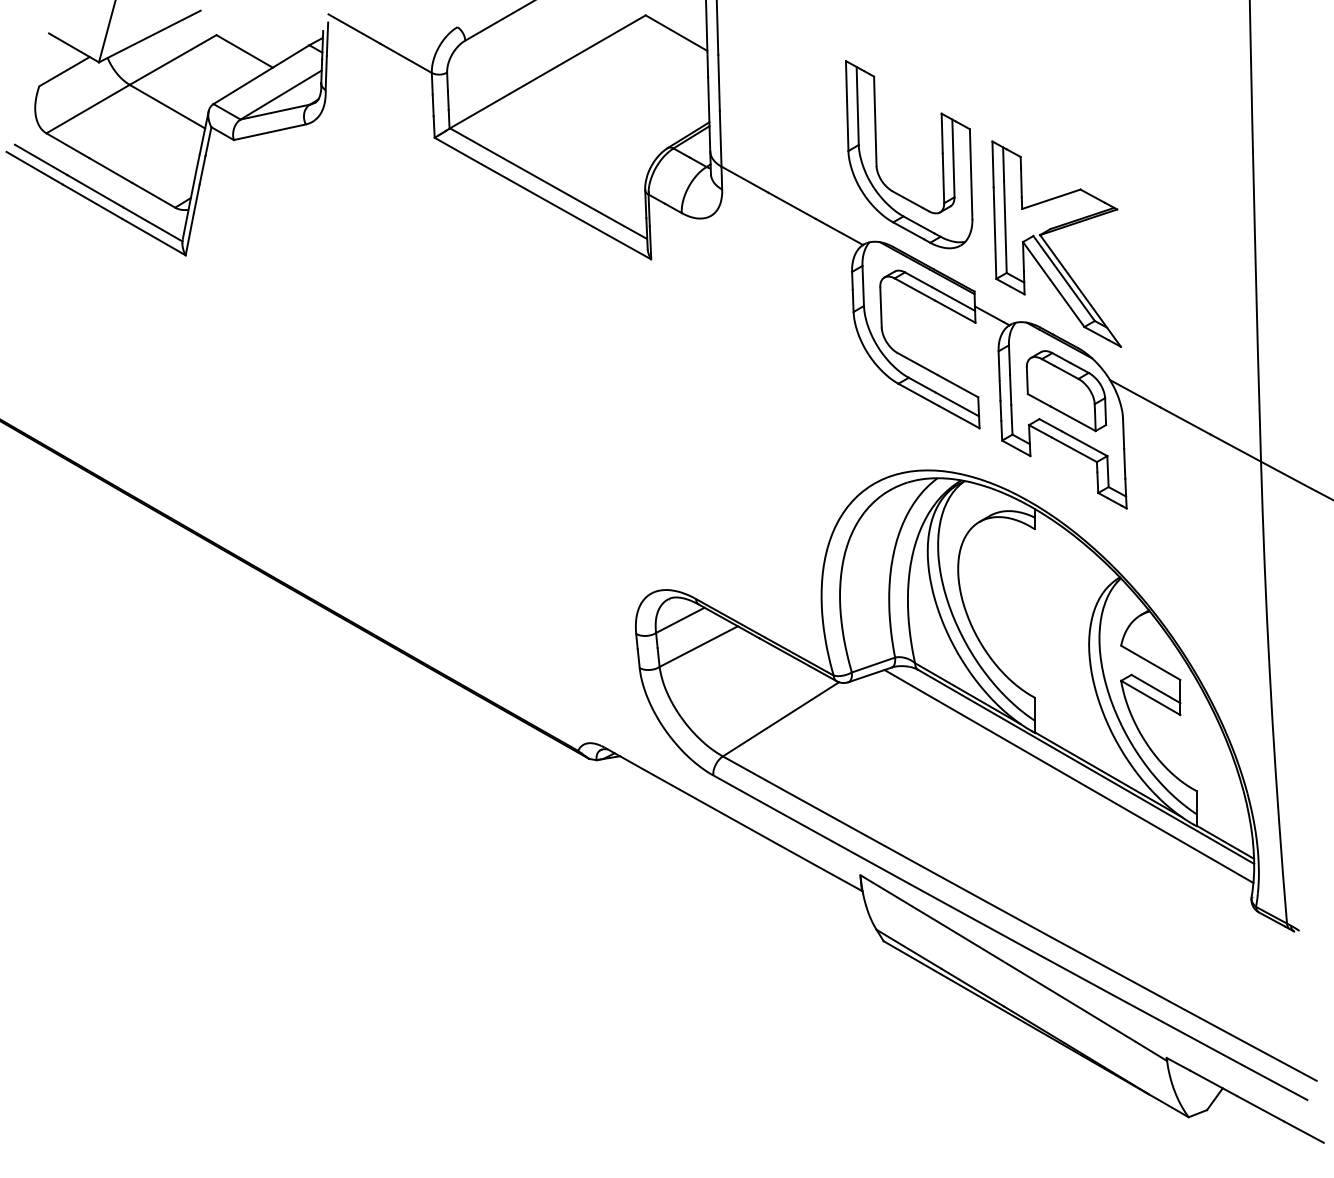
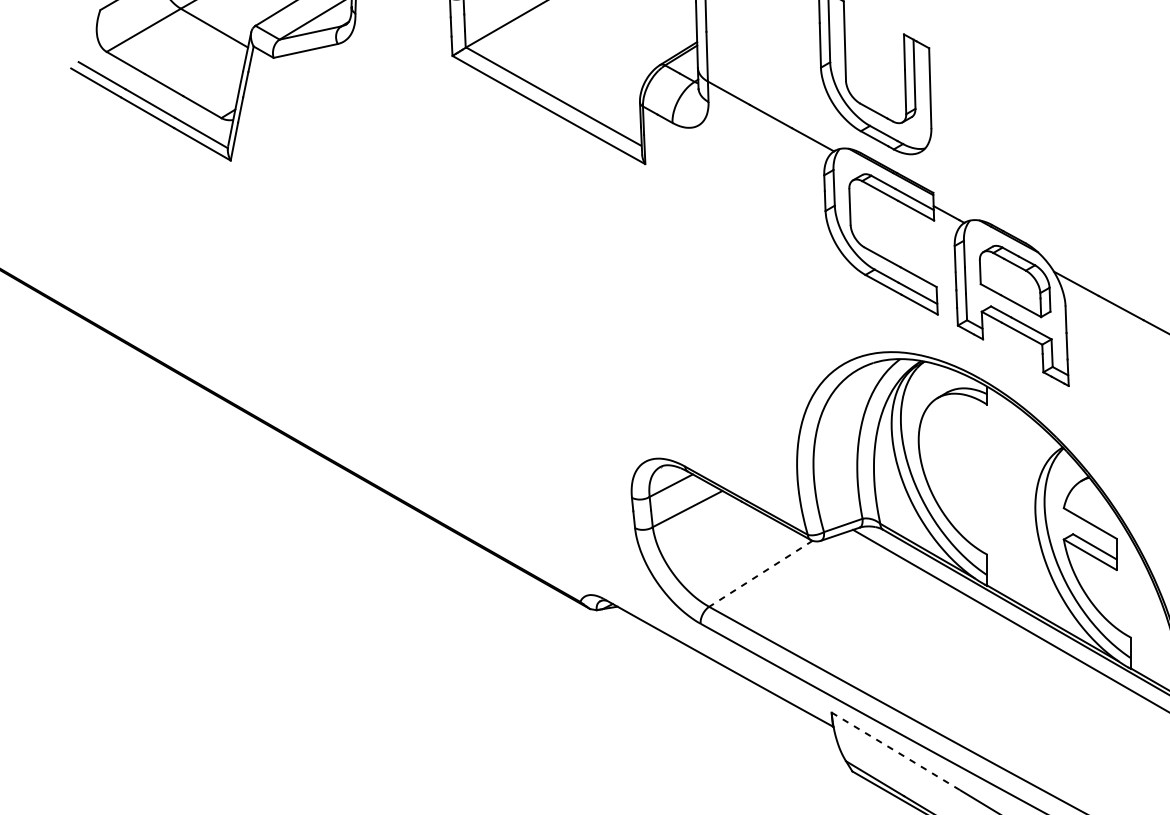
part: (1050, 247) -> (1000, 153), removed
line: (781, 719) -> (761, 573), solid -> dashed
line: (933, 919) -> (896, 752), solid -> dashed

